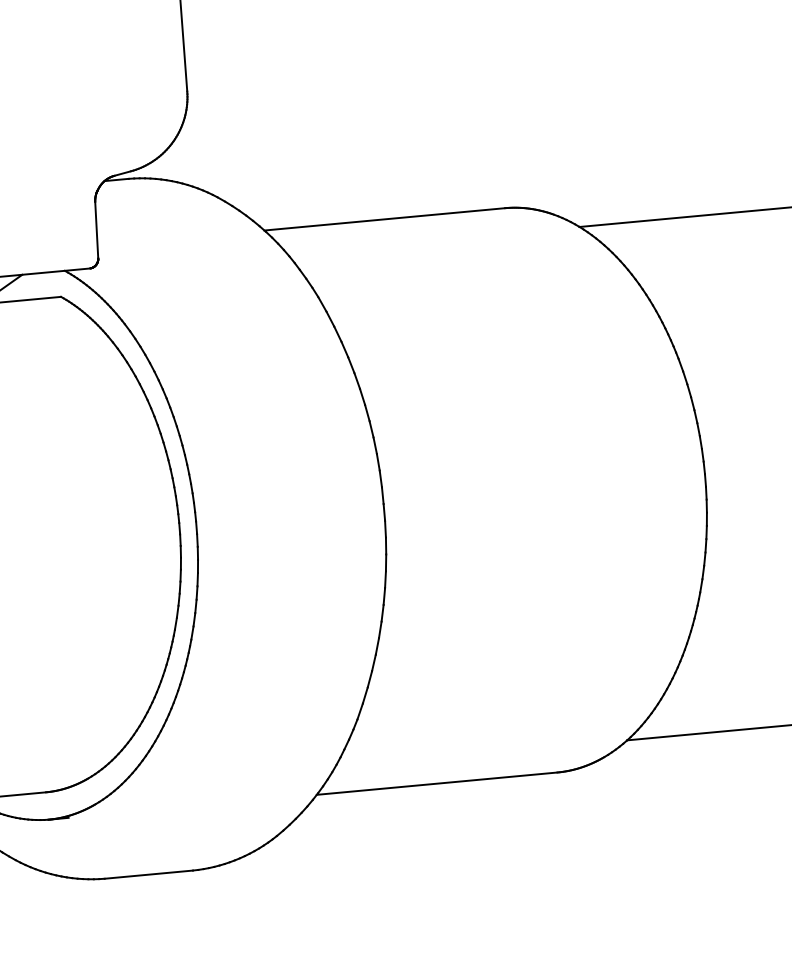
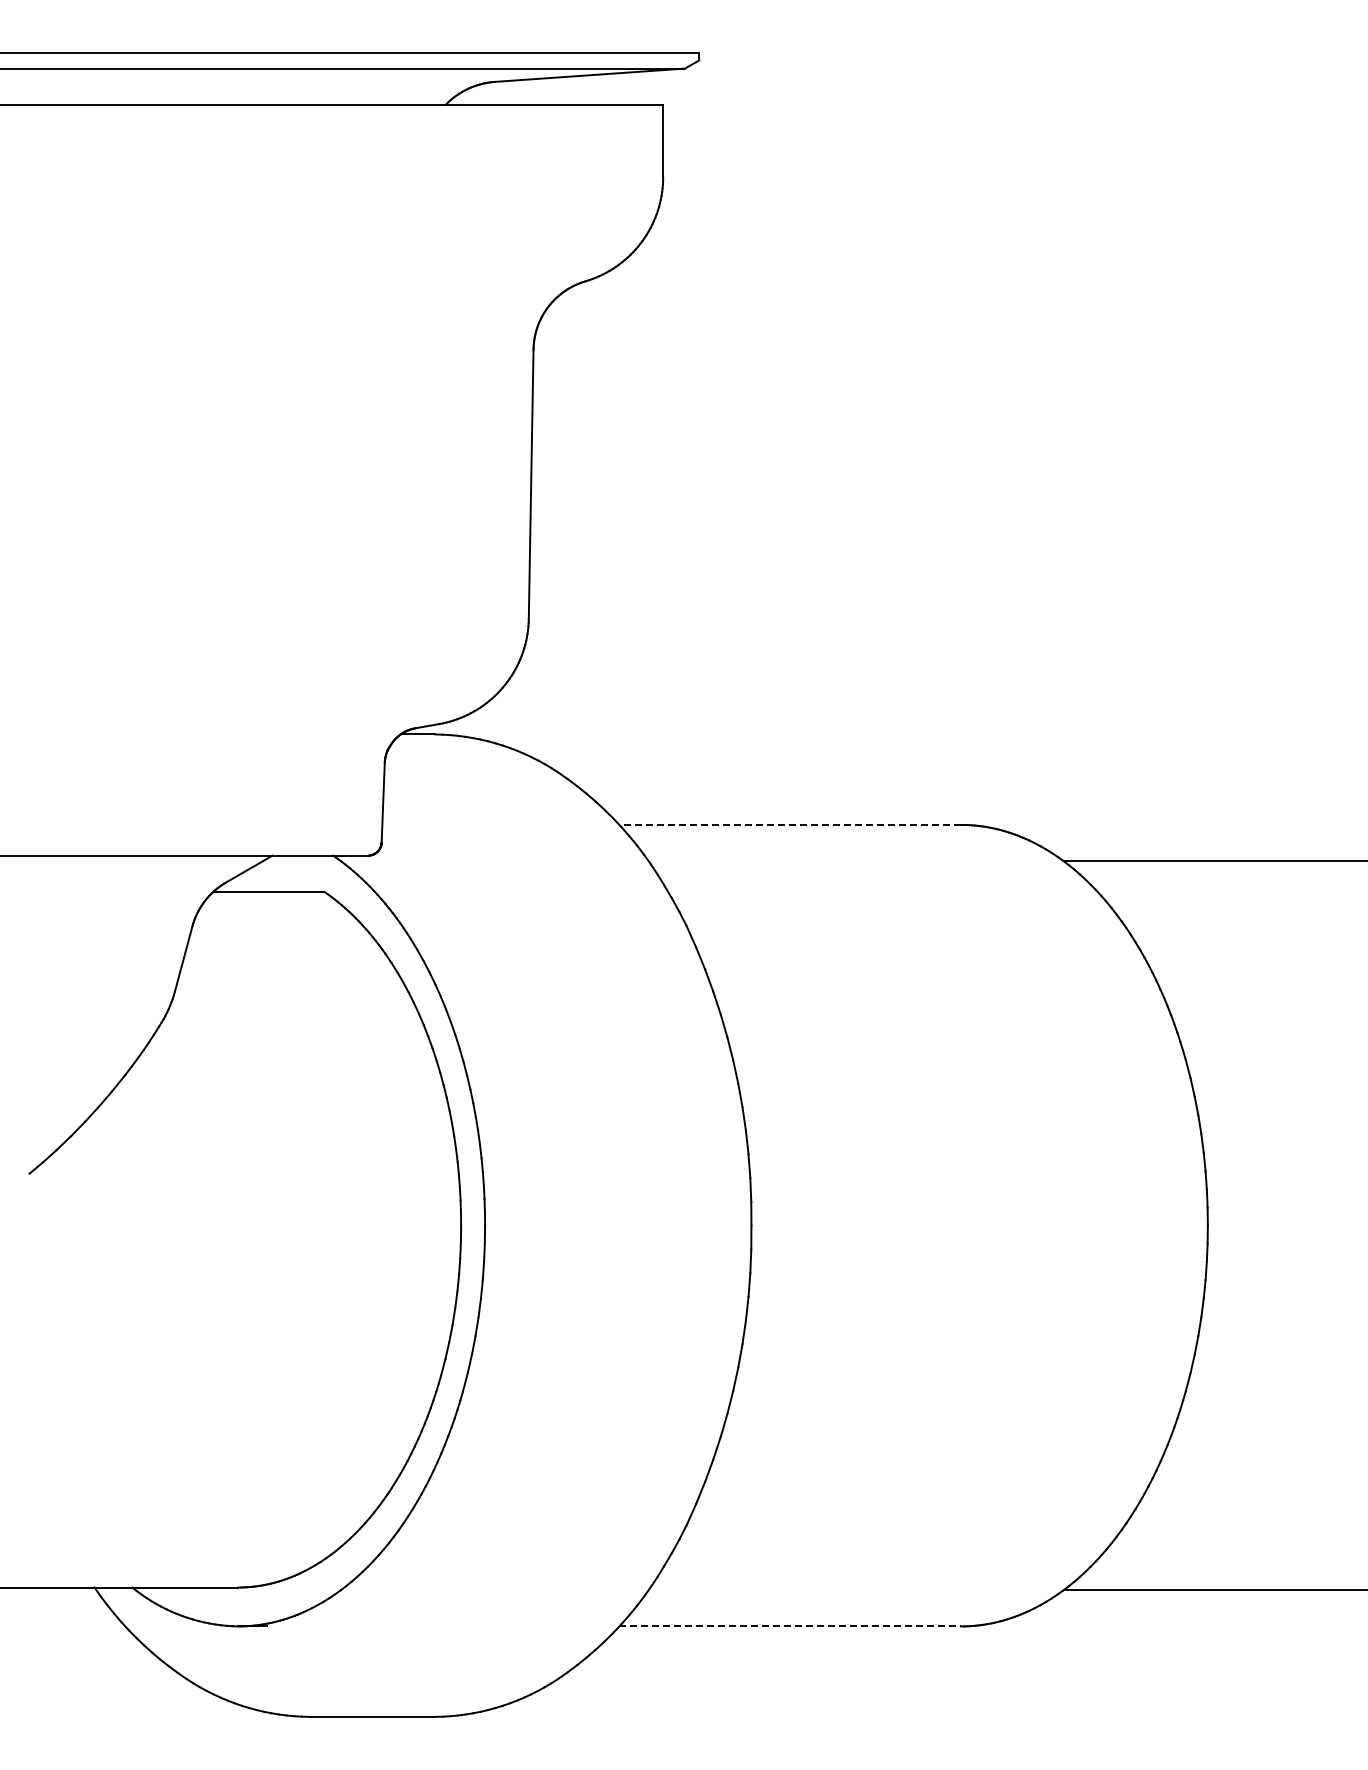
line: (384, 219) -> (790, 824), solid -> dashed
line: (437, 783) -> (790, 1626), solid -> dashed

